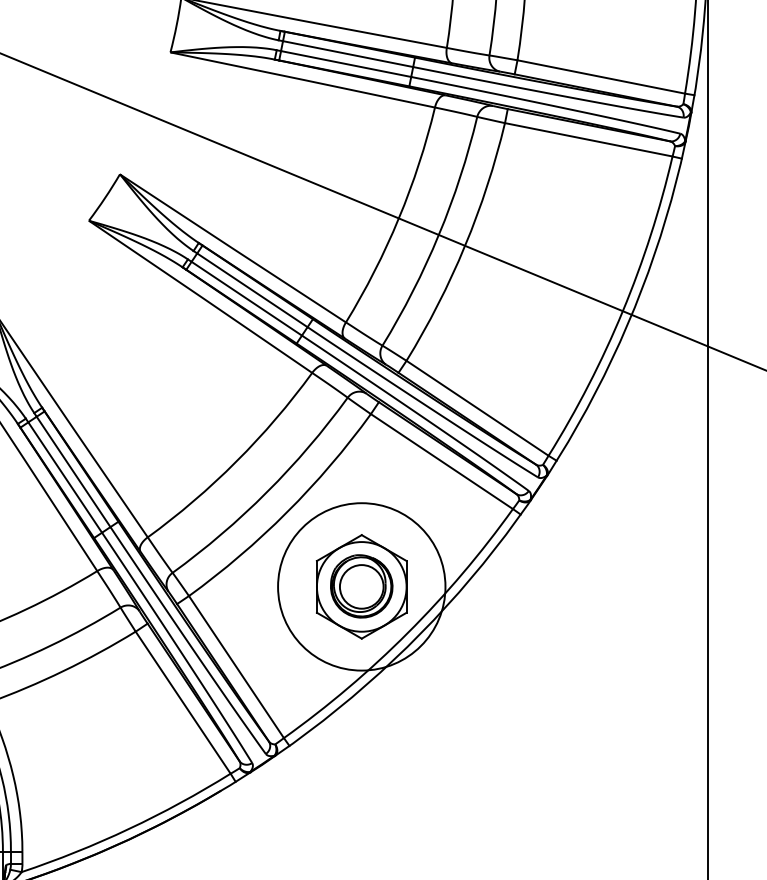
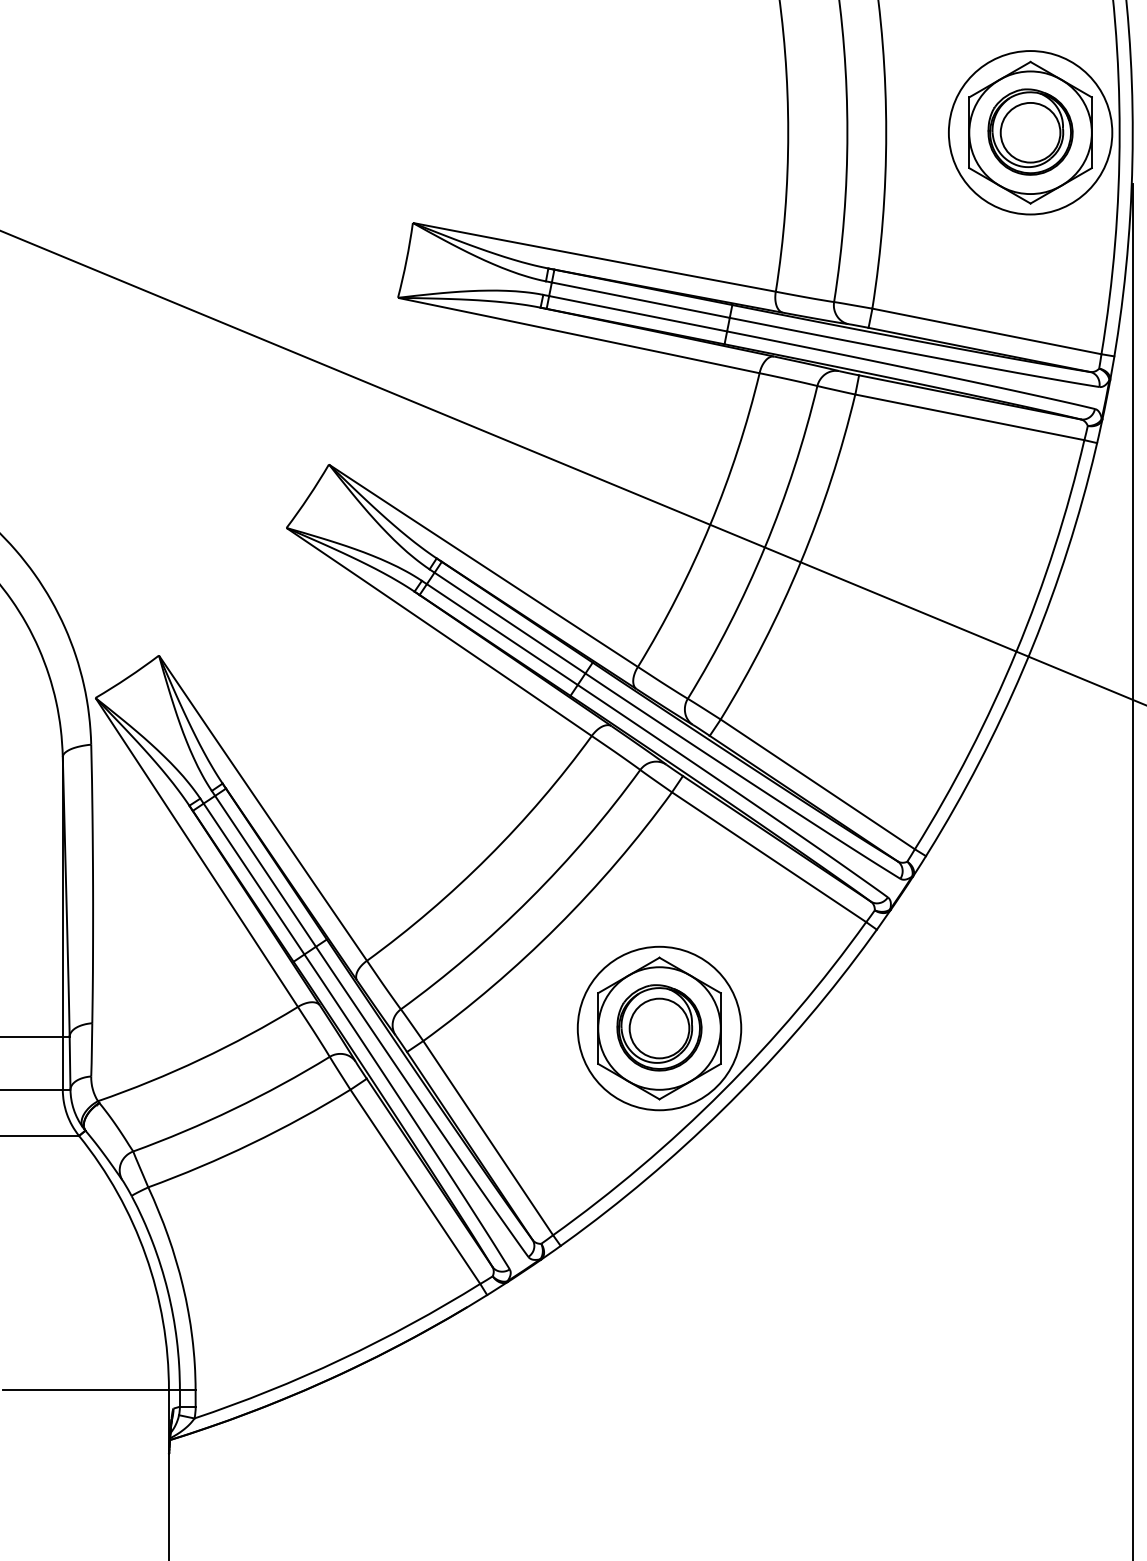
circle: (361, 586) -> (659, 1028), size x0.71

